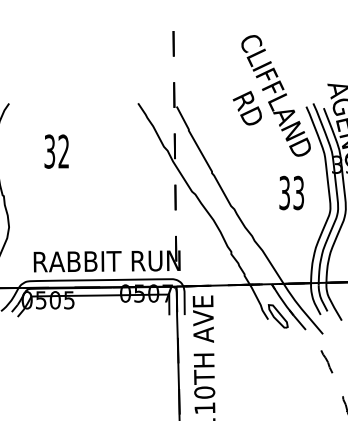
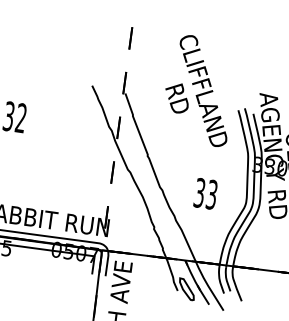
text: (271, 95) -> (199, 90), moved
text: (291, 192) -> (205, 193), moved

